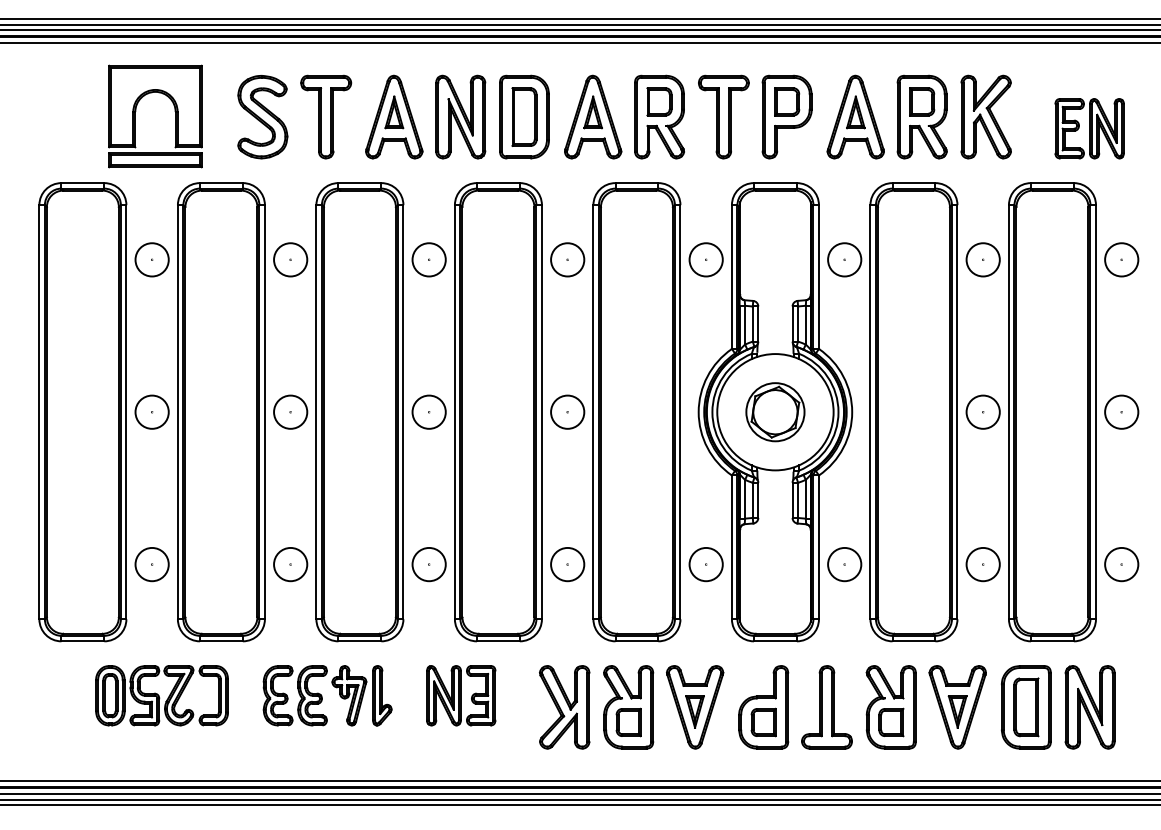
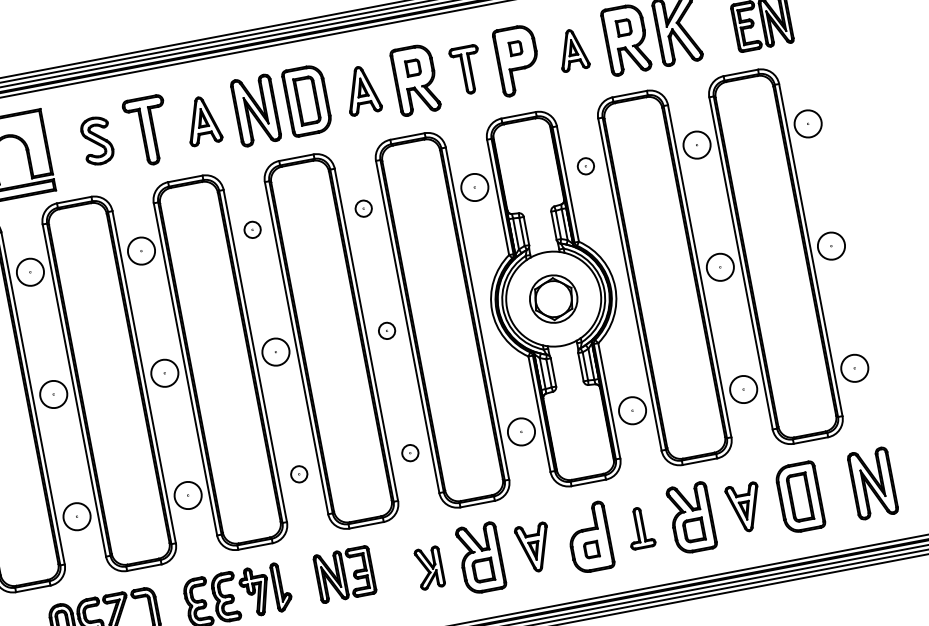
part: (659, 101) -> (413, 67), size x0.7
part: (787, 101) -> (515, 48), size x0.6
part: (922, 101) -> (624, 27), size x0.7
part: (394, 116) -> (202, 120), size x0.7
part: (593, 116) -> (362, 89), size x0.7
part: (723, 116) -> (466, 69), size x0.7
part: (855, 116) -> (572, 49), size x0.6
part: (262, 117) -> (97, 141), size x0.7
circle: (428, 259) -> (252, 229), size x0.6
circle: (567, 259) -> (363, 208), size x0.6
circle: (844, 259) -> (585, 166), size x0.6
circle: (567, 411) -> (386, 330), size x0.6
circle: (428, 564) -> (298, 474), size x0.6
circle: (567, 564) -> (410, 453), size x0.6
part: (564, 707) -> (429, 568), size x0.6
part: (695, 707) -> (534, 548), size x0.7
part: (826, 707) -> (639, 528), size x0.6
part: (957, 707) -> (744, 508), size x0.7
part: (1089, 707) -> (872, 483), moved
part: (763, 722) -> (591, 549), size x0.7

